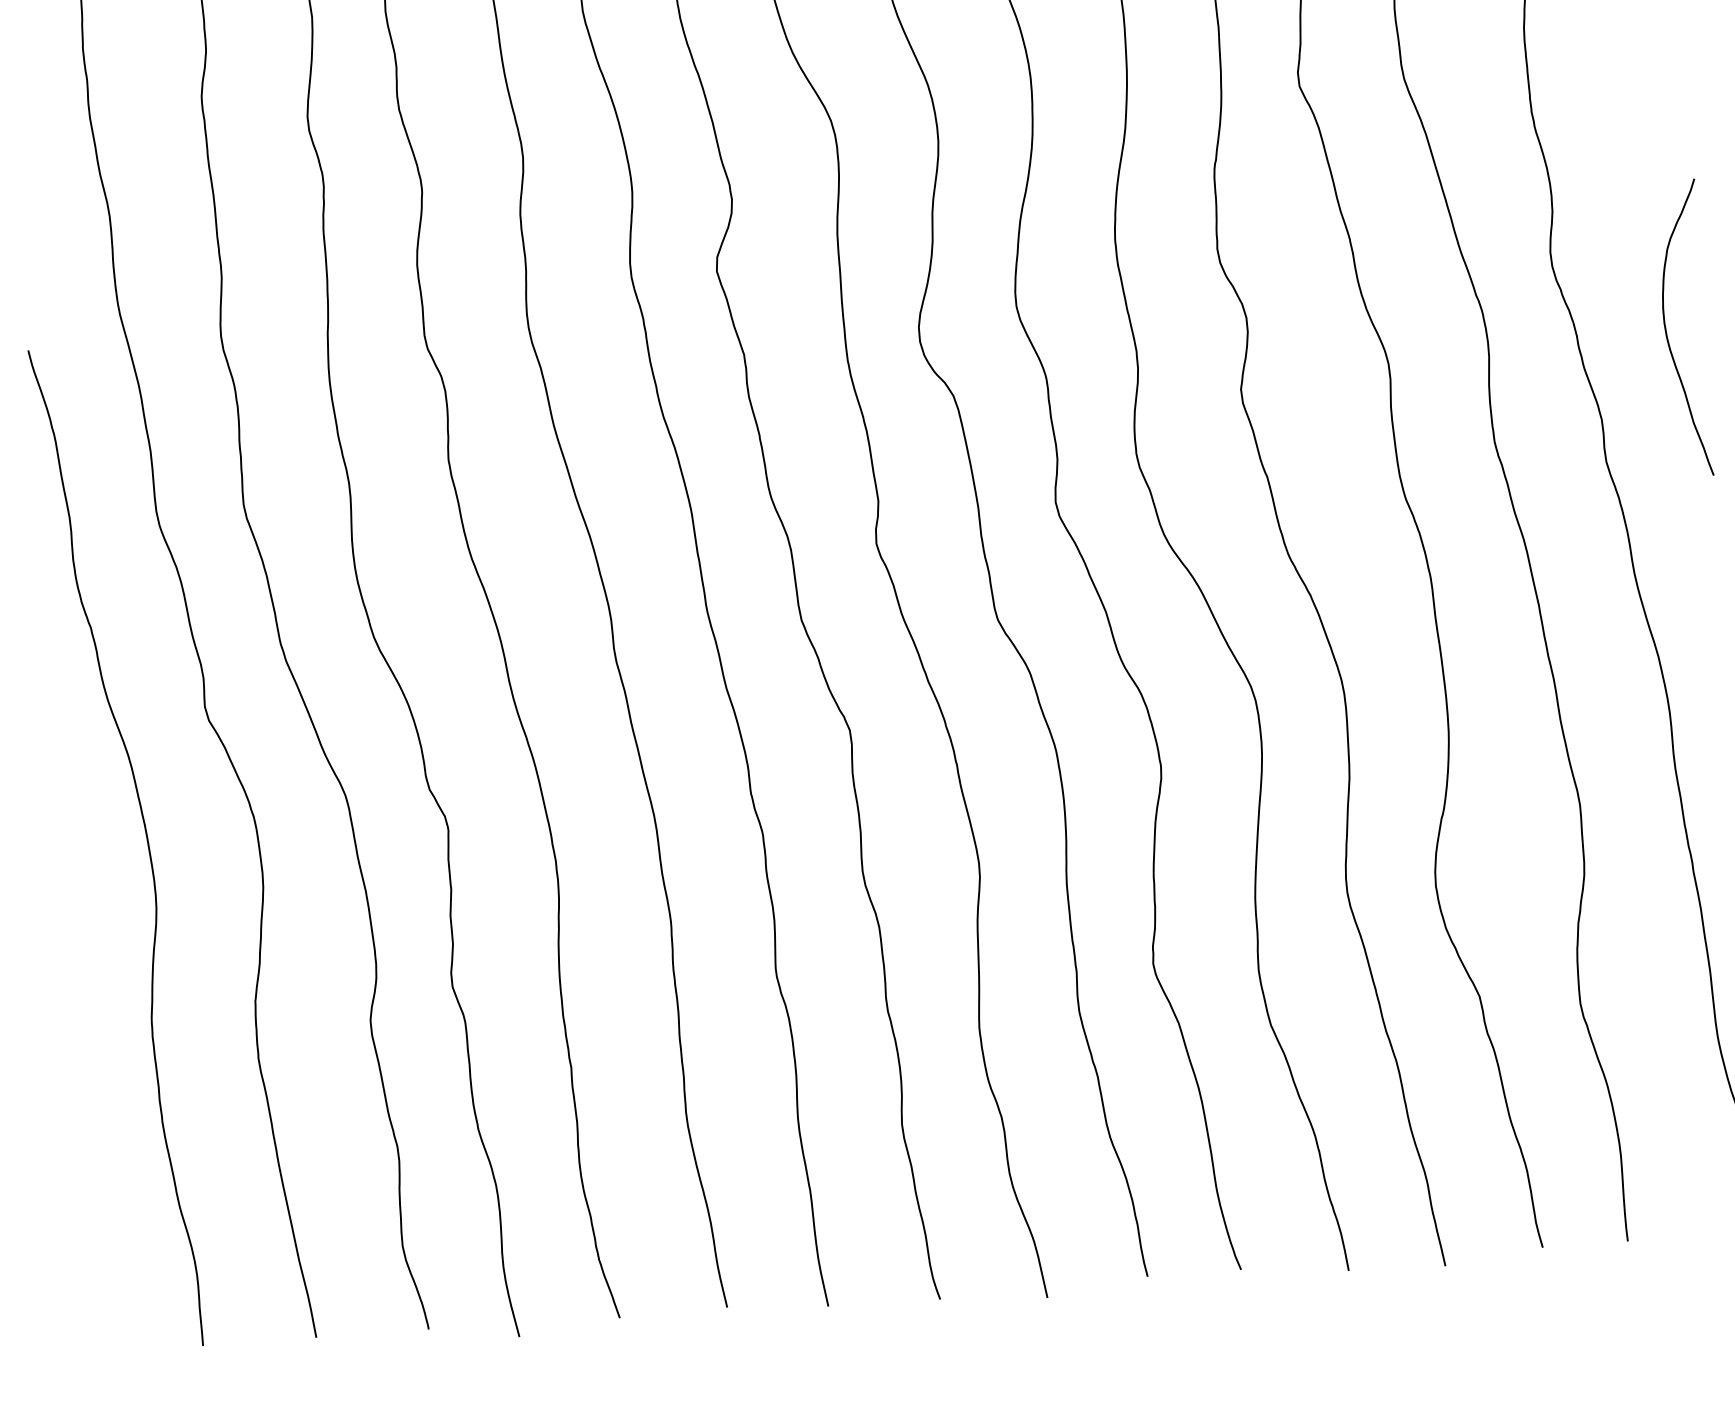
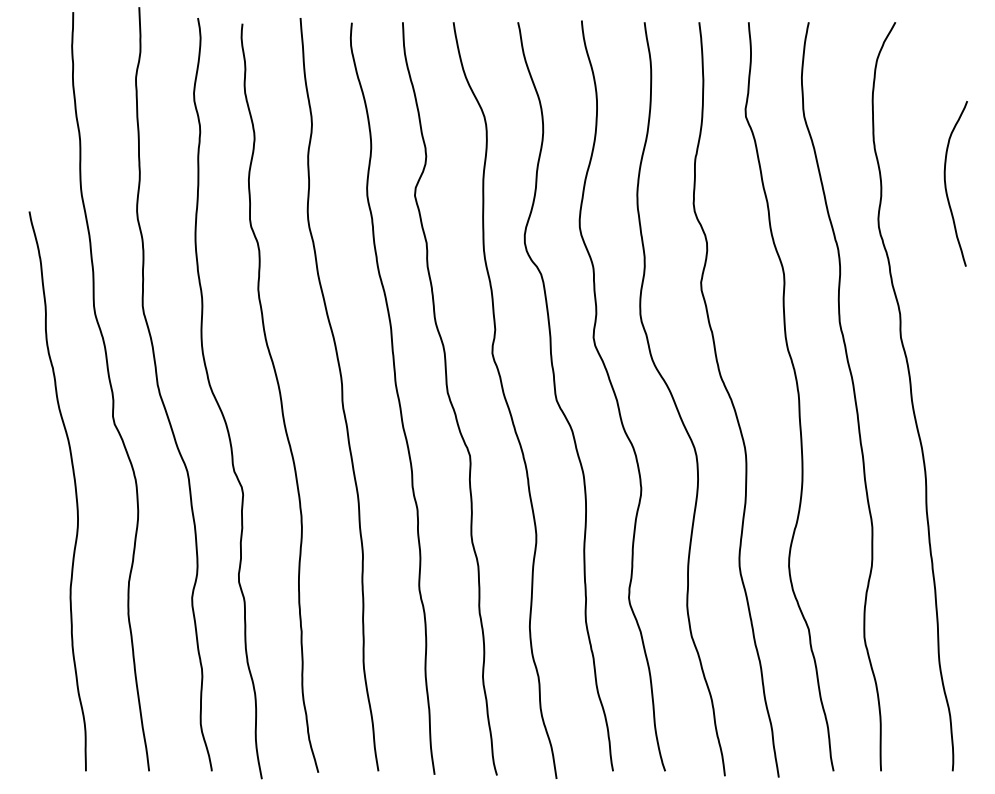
curve: (1667, 329) -> (946, 183), moved

